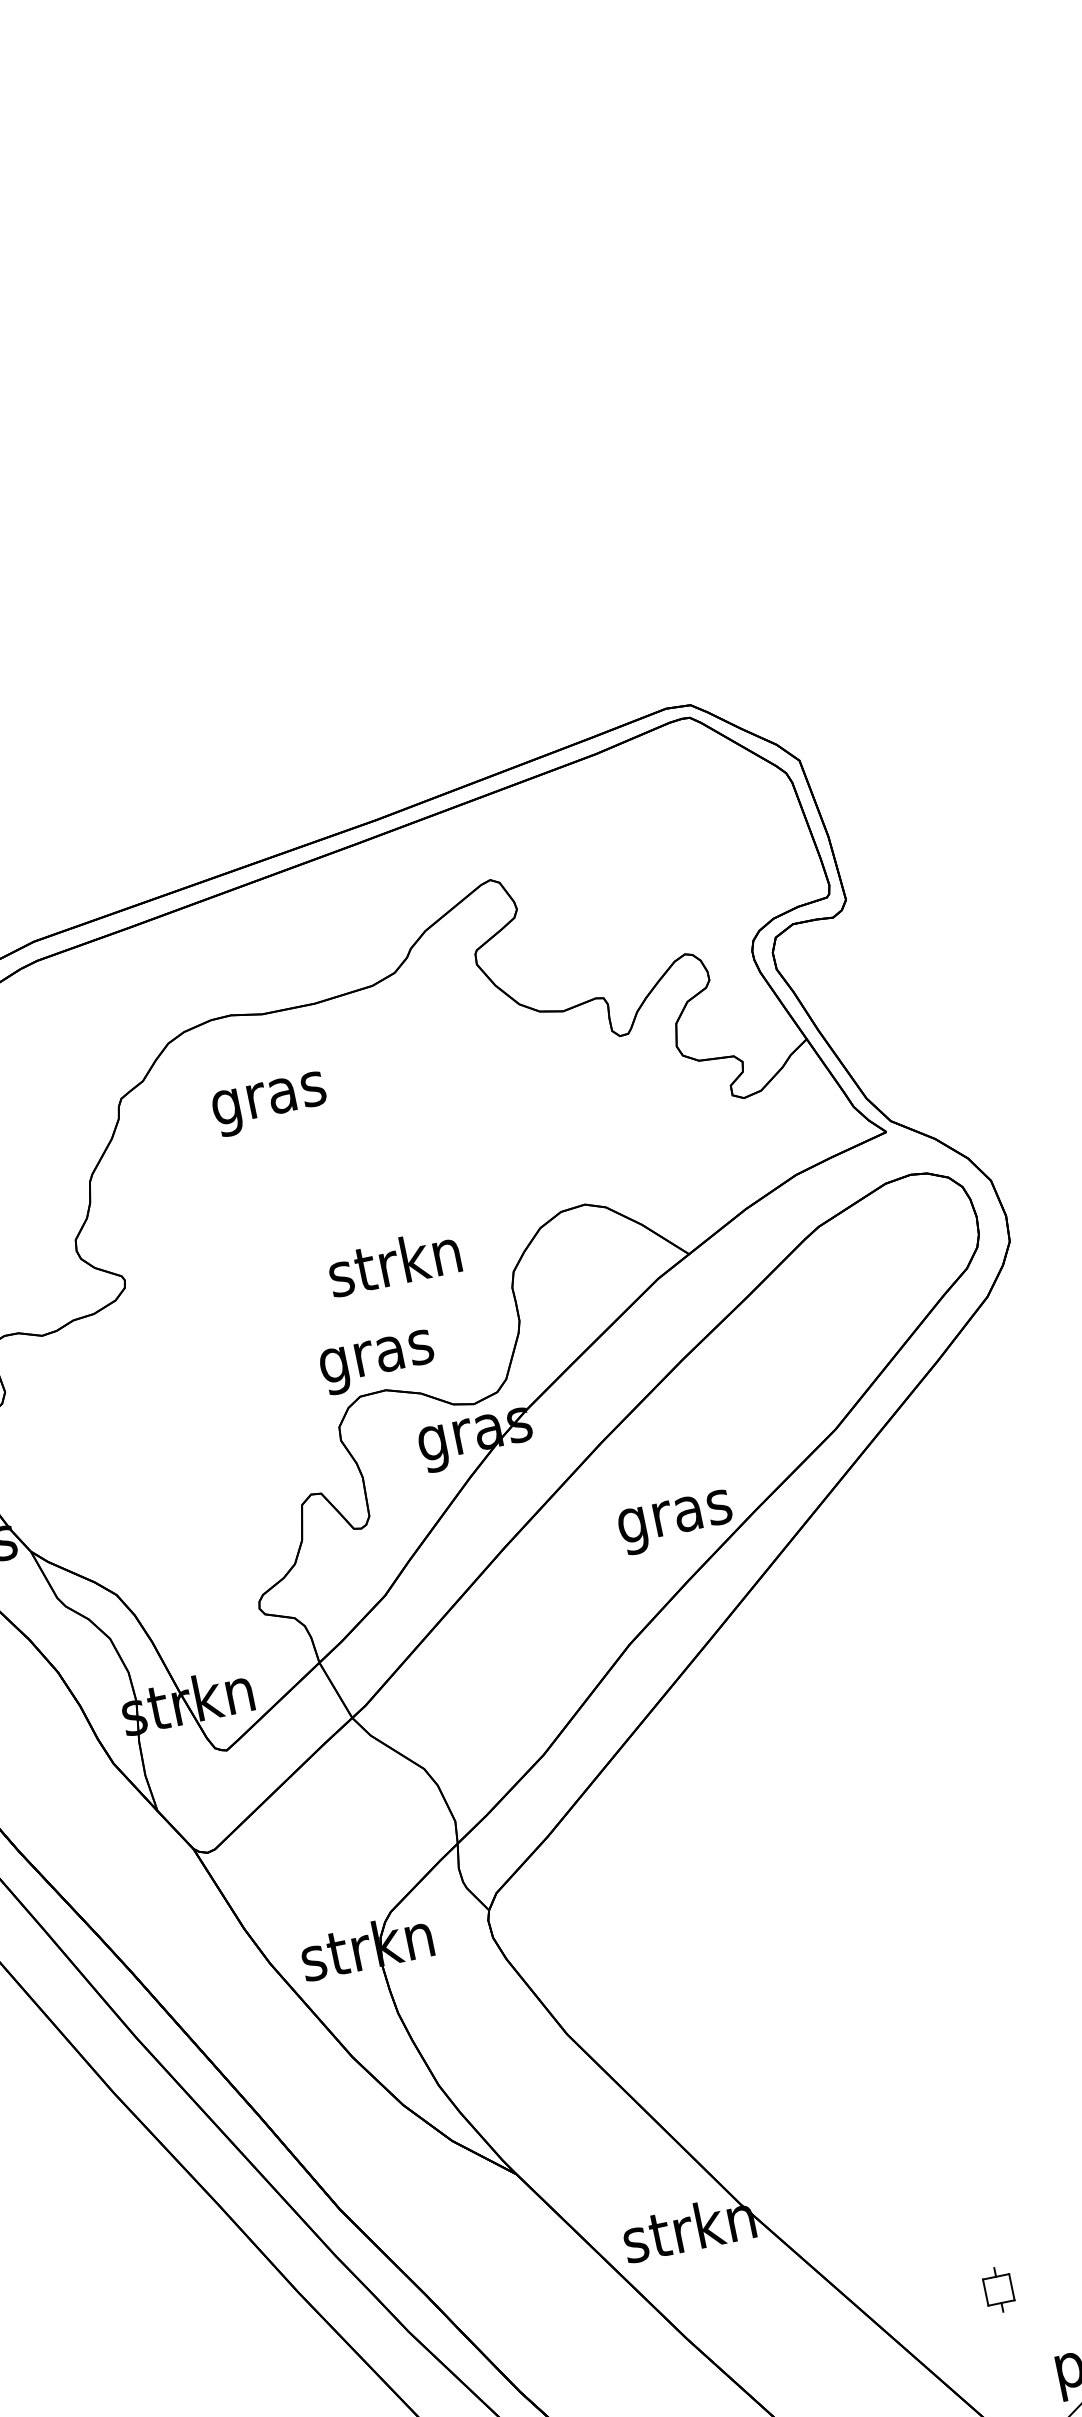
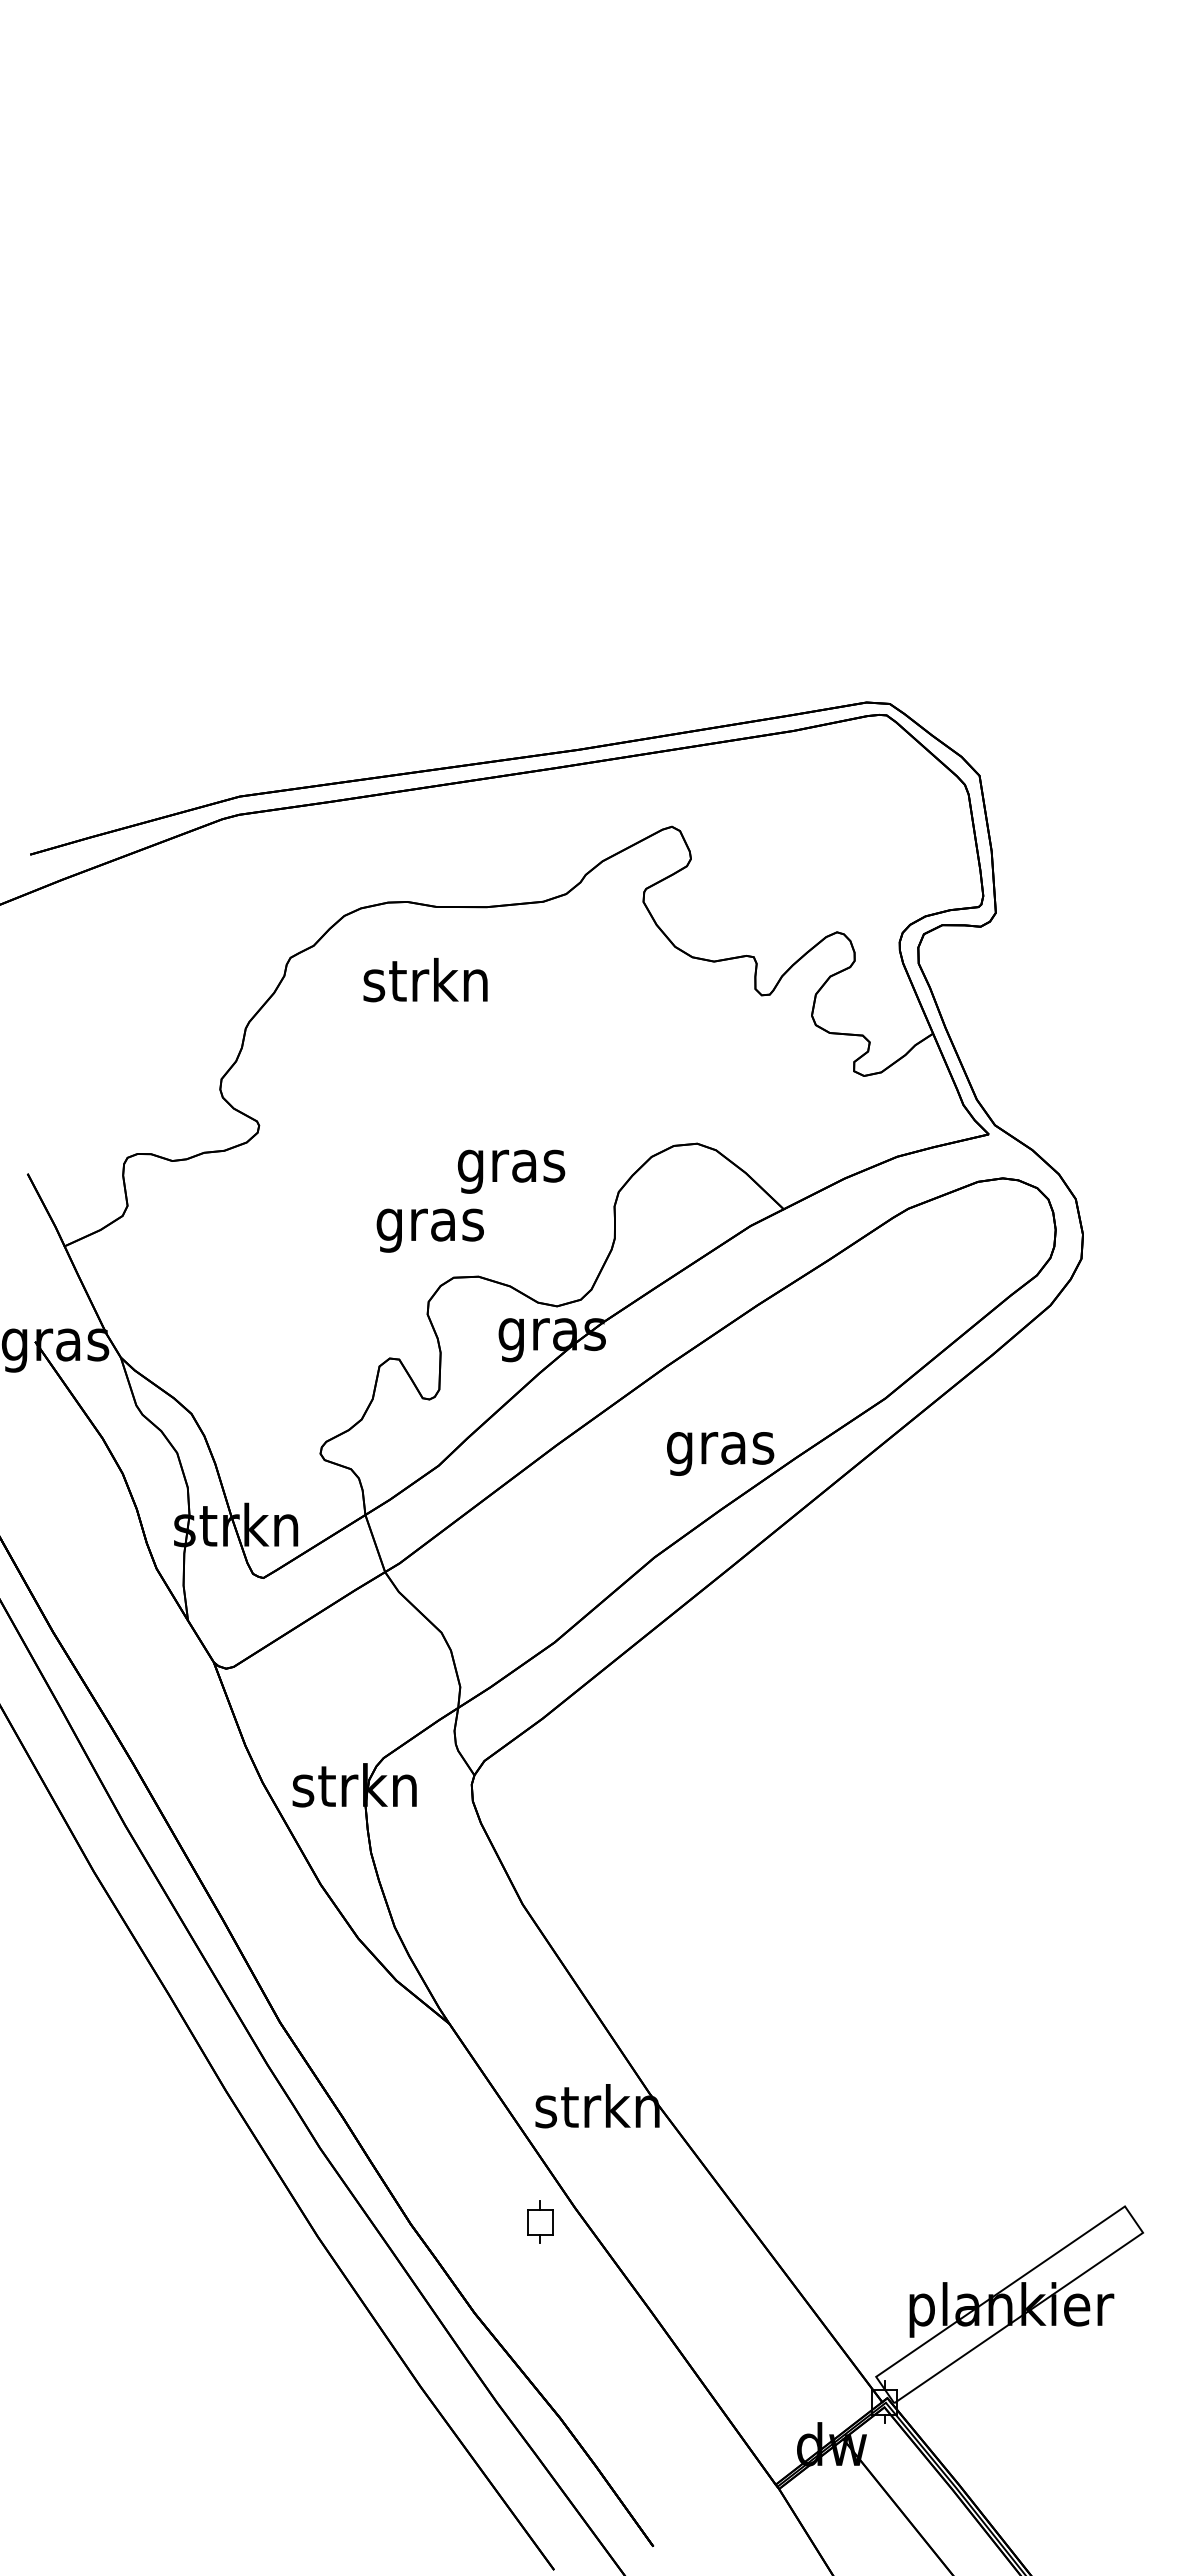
text: (267, 1098) -> (425, 985), gras -> strkn
text: (395, 1267) -> (510, 1165), strkn -> gras
text: (376, 1362) -> (429, 1230), moved
part: (998, 2289) -> (540, 2221), moved

